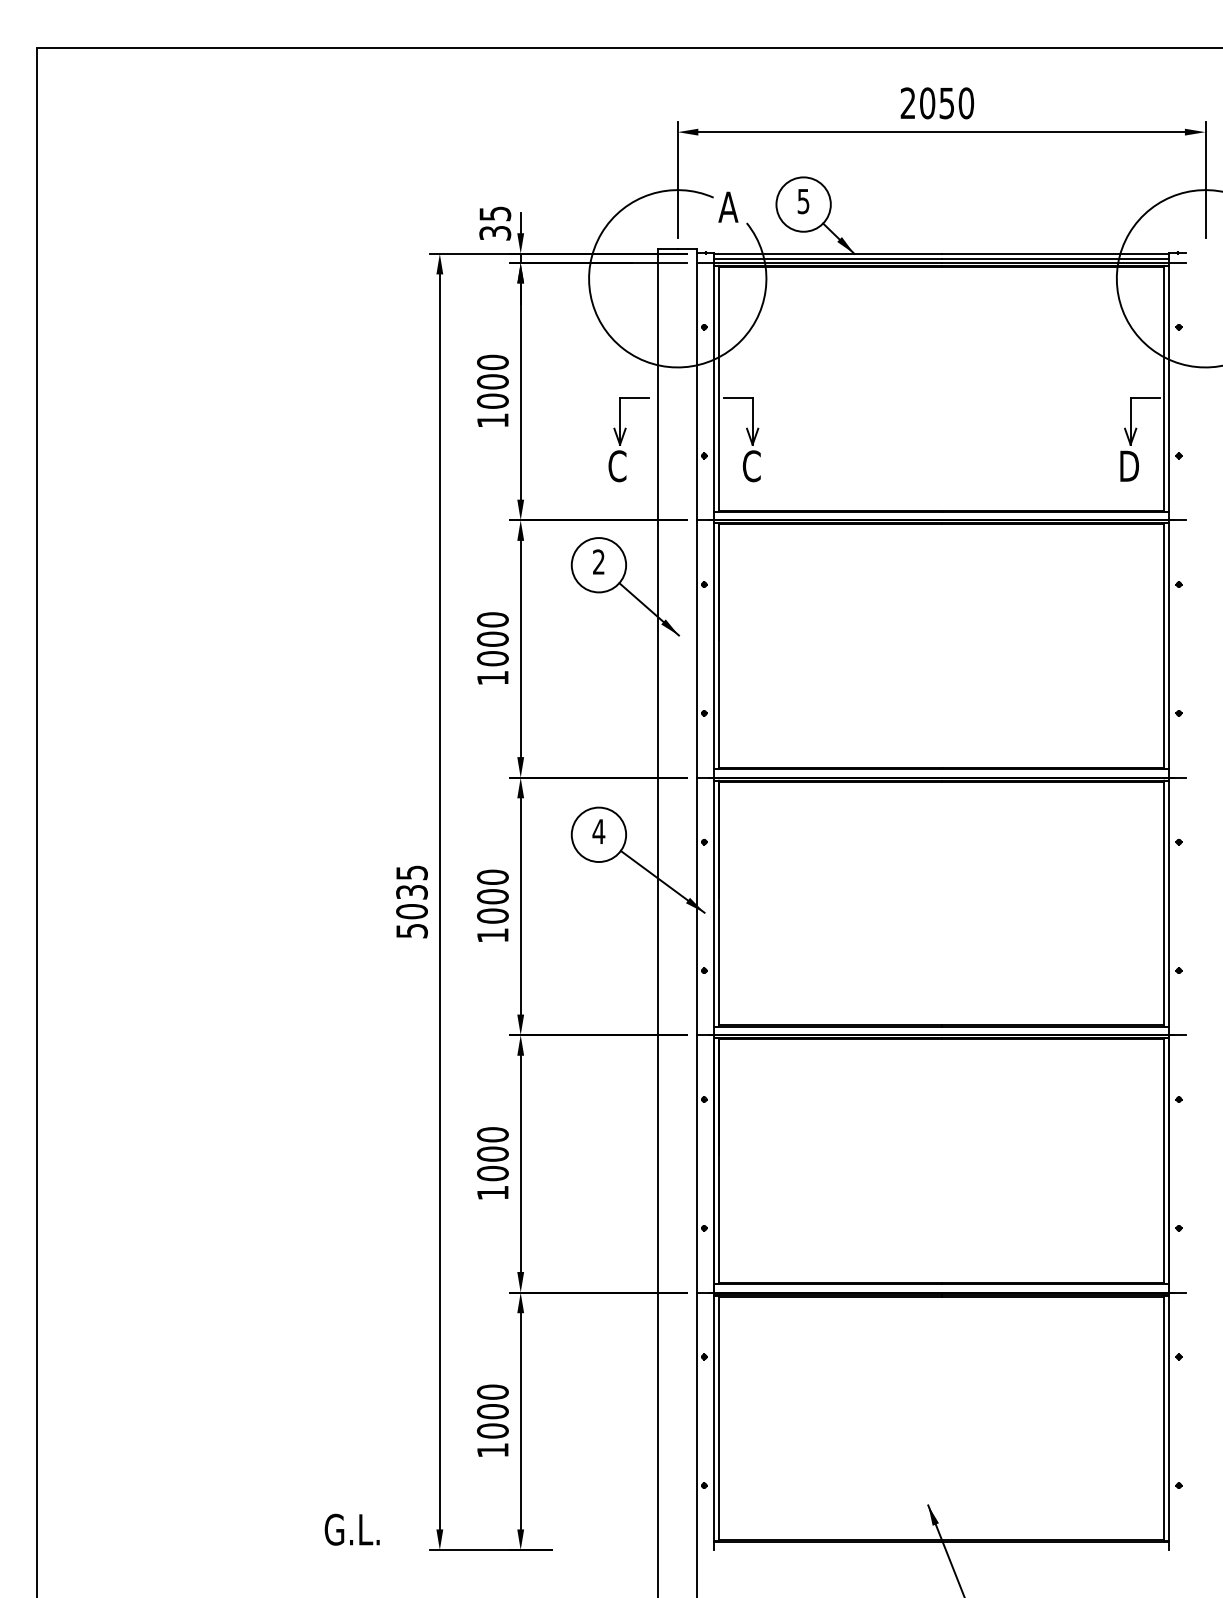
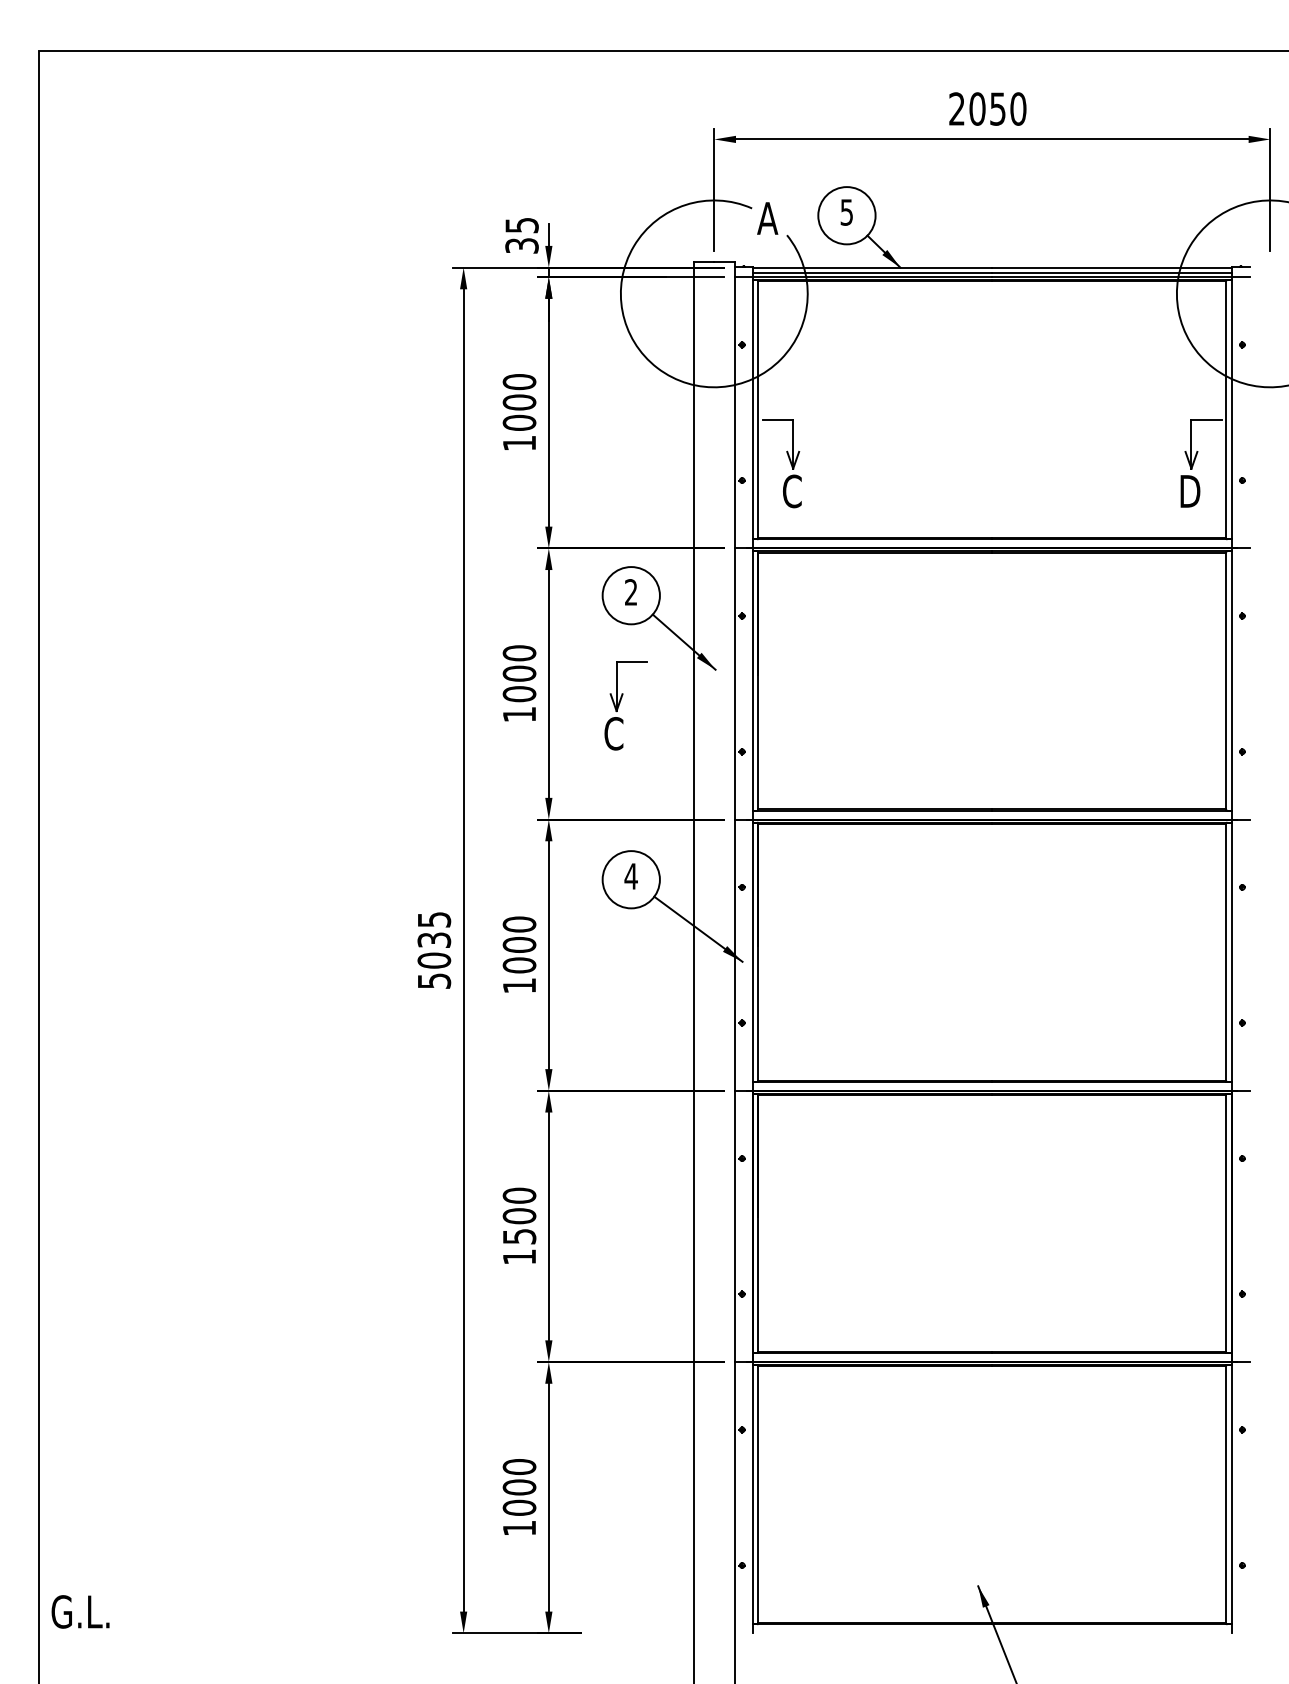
part: (628, 439) -> (625, 705), moved
text: (492, 1173) -> (519, 1236), 1000 -> 1500
text: (351, 1529) -> (79, 1611), moved

